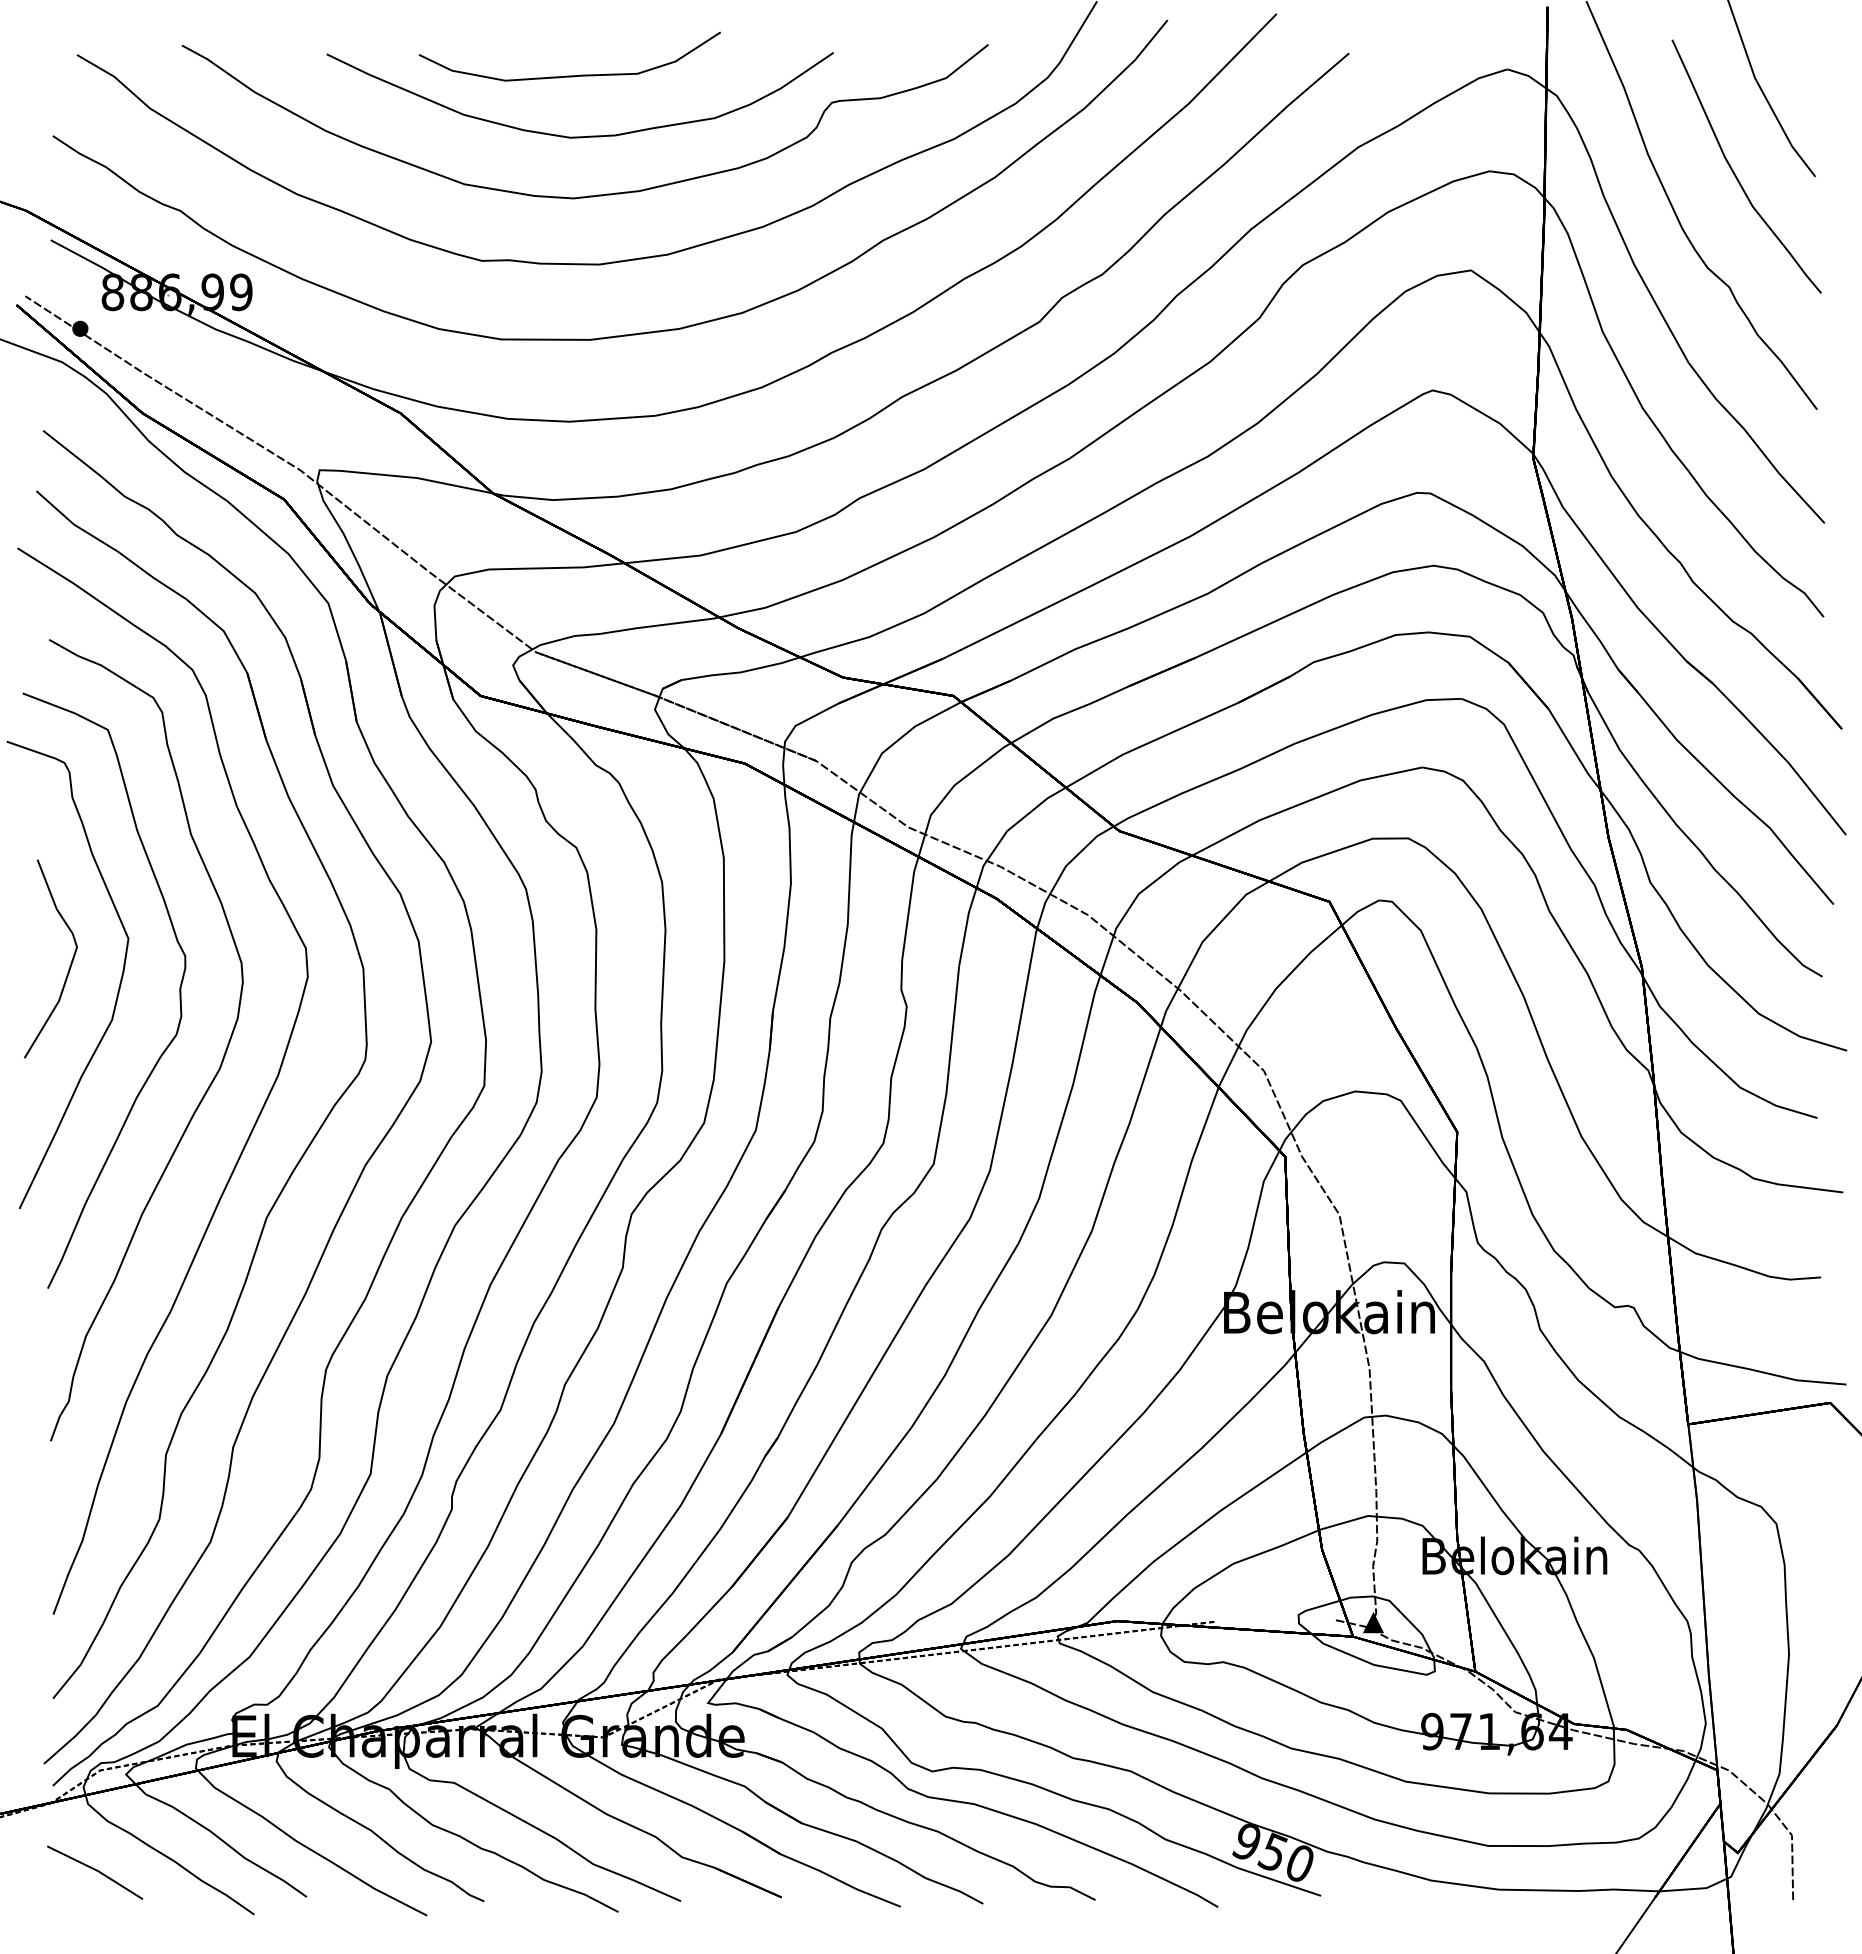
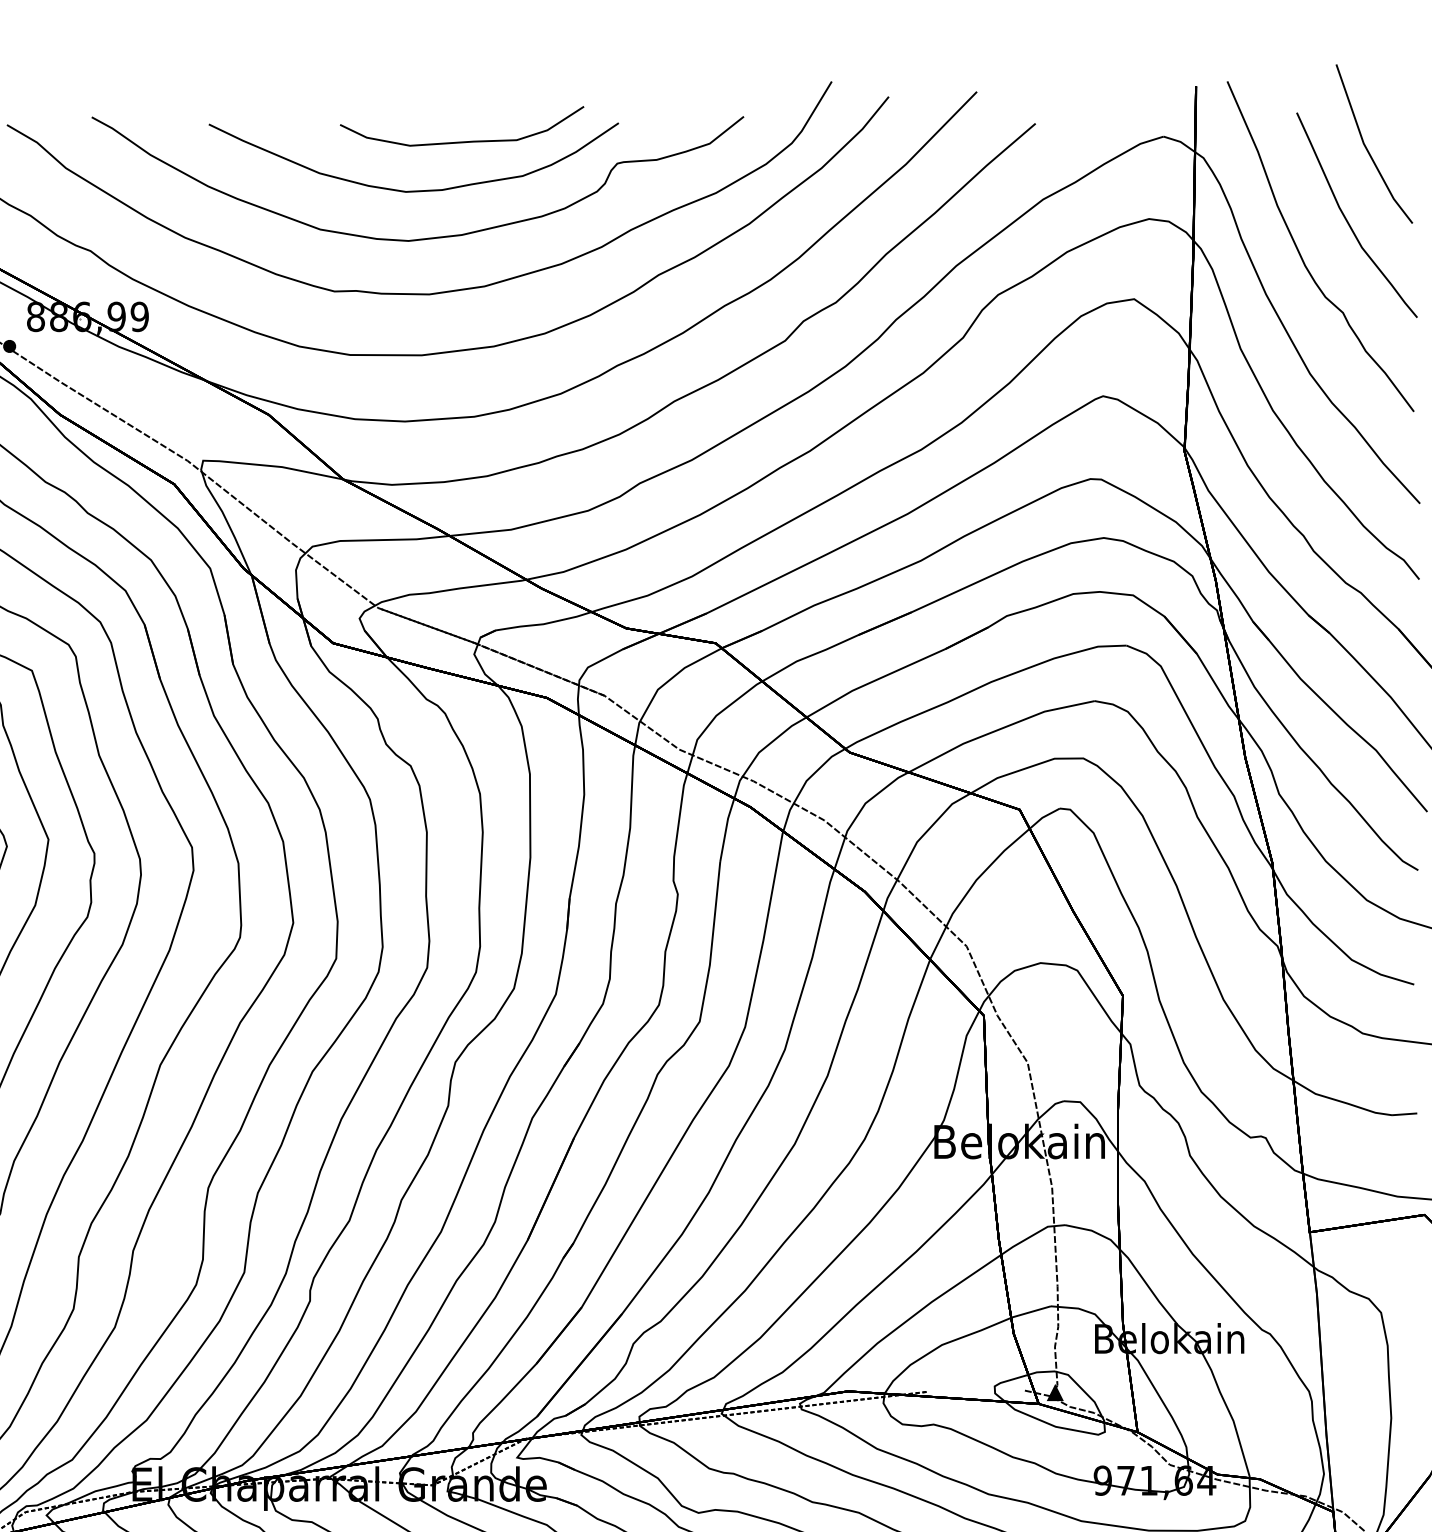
curve: (569, 75) -> (461, 141), moved

